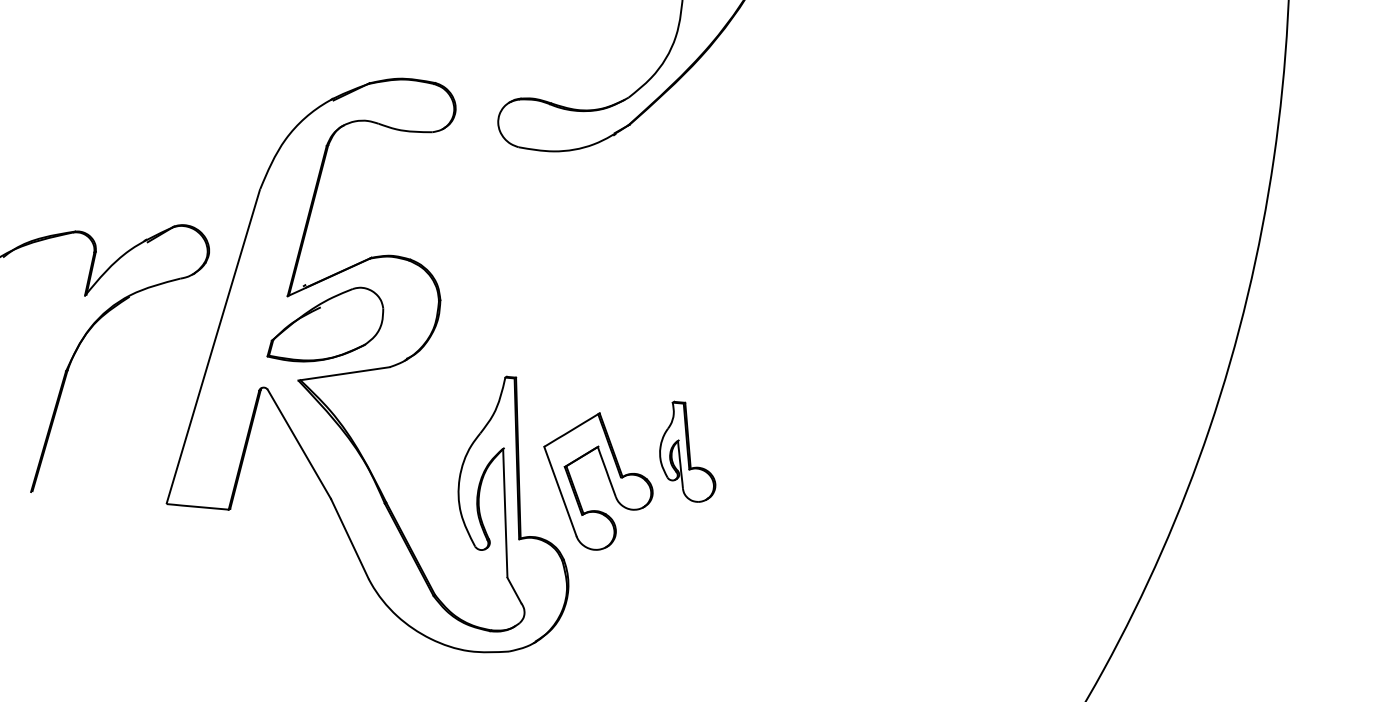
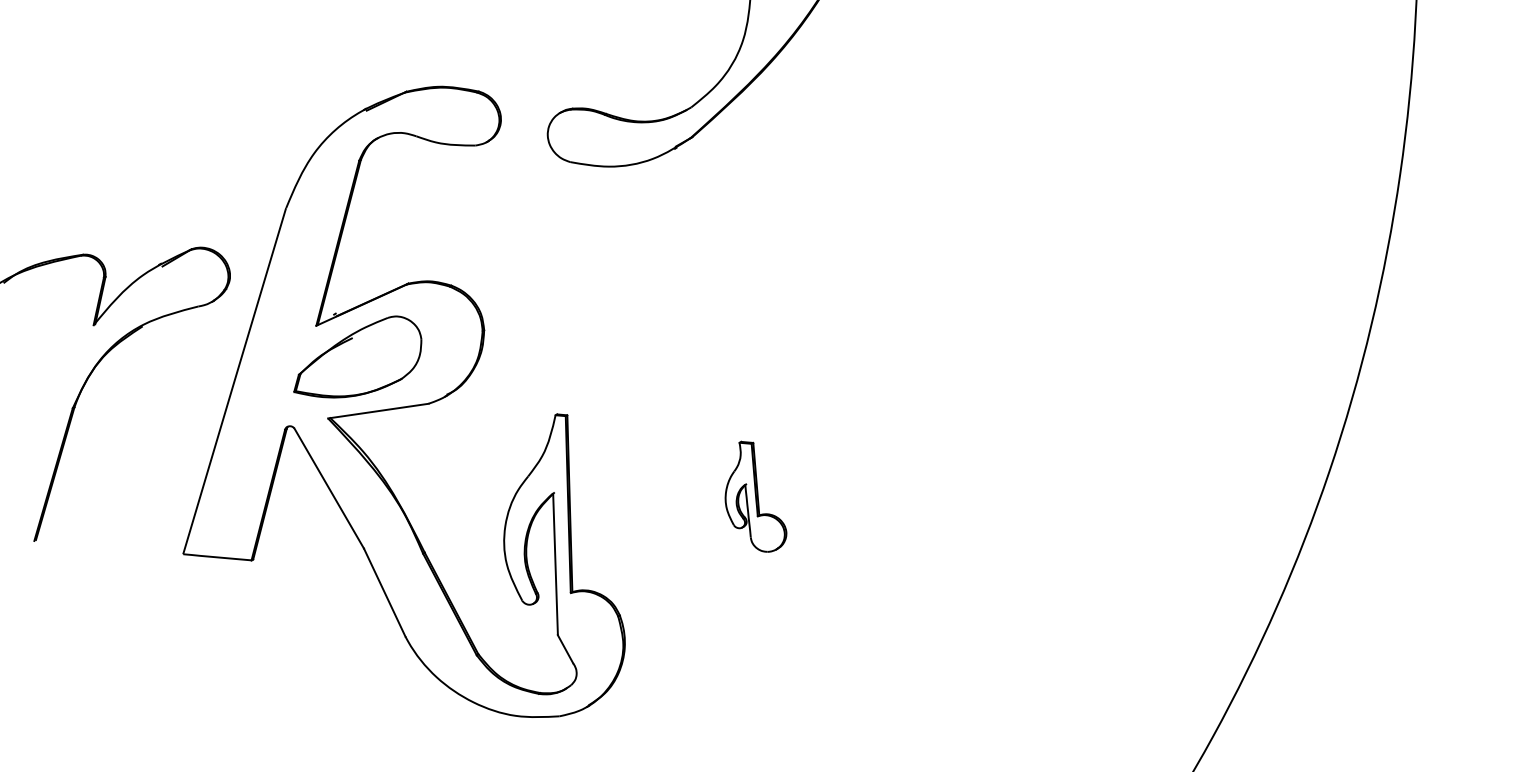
part: (607, 477) -> (667, 525), removed

